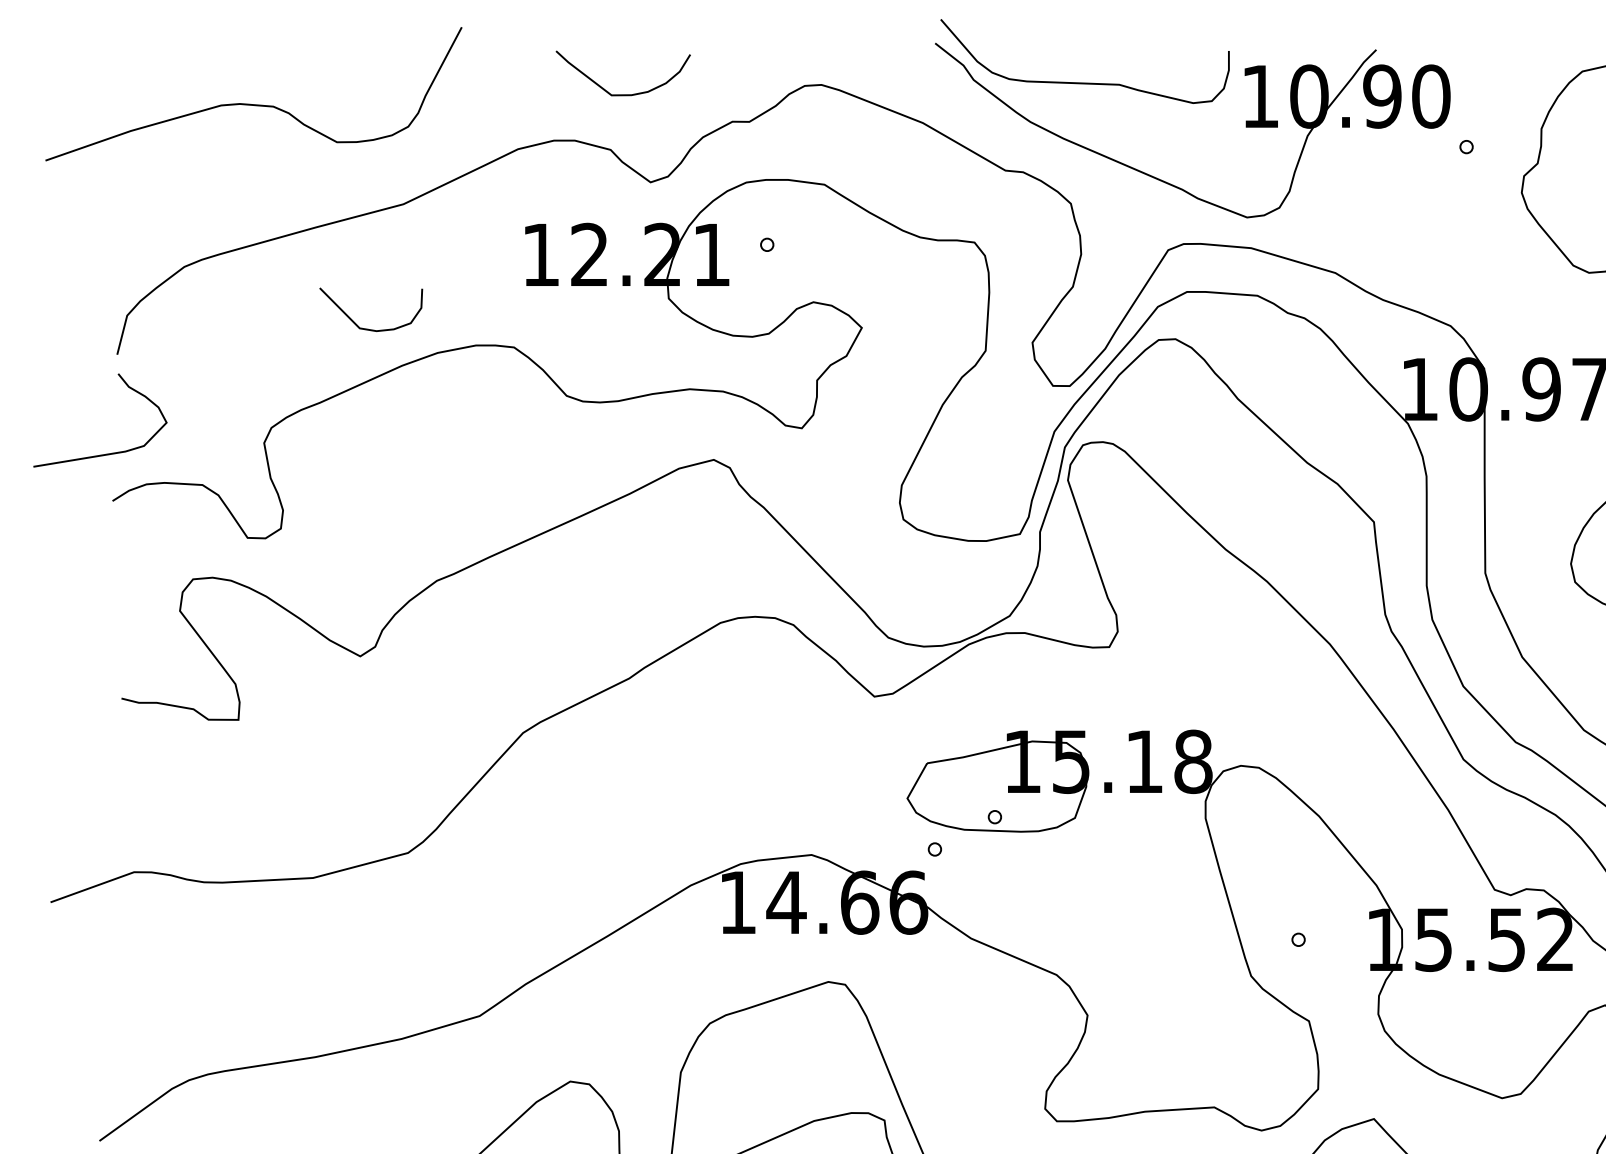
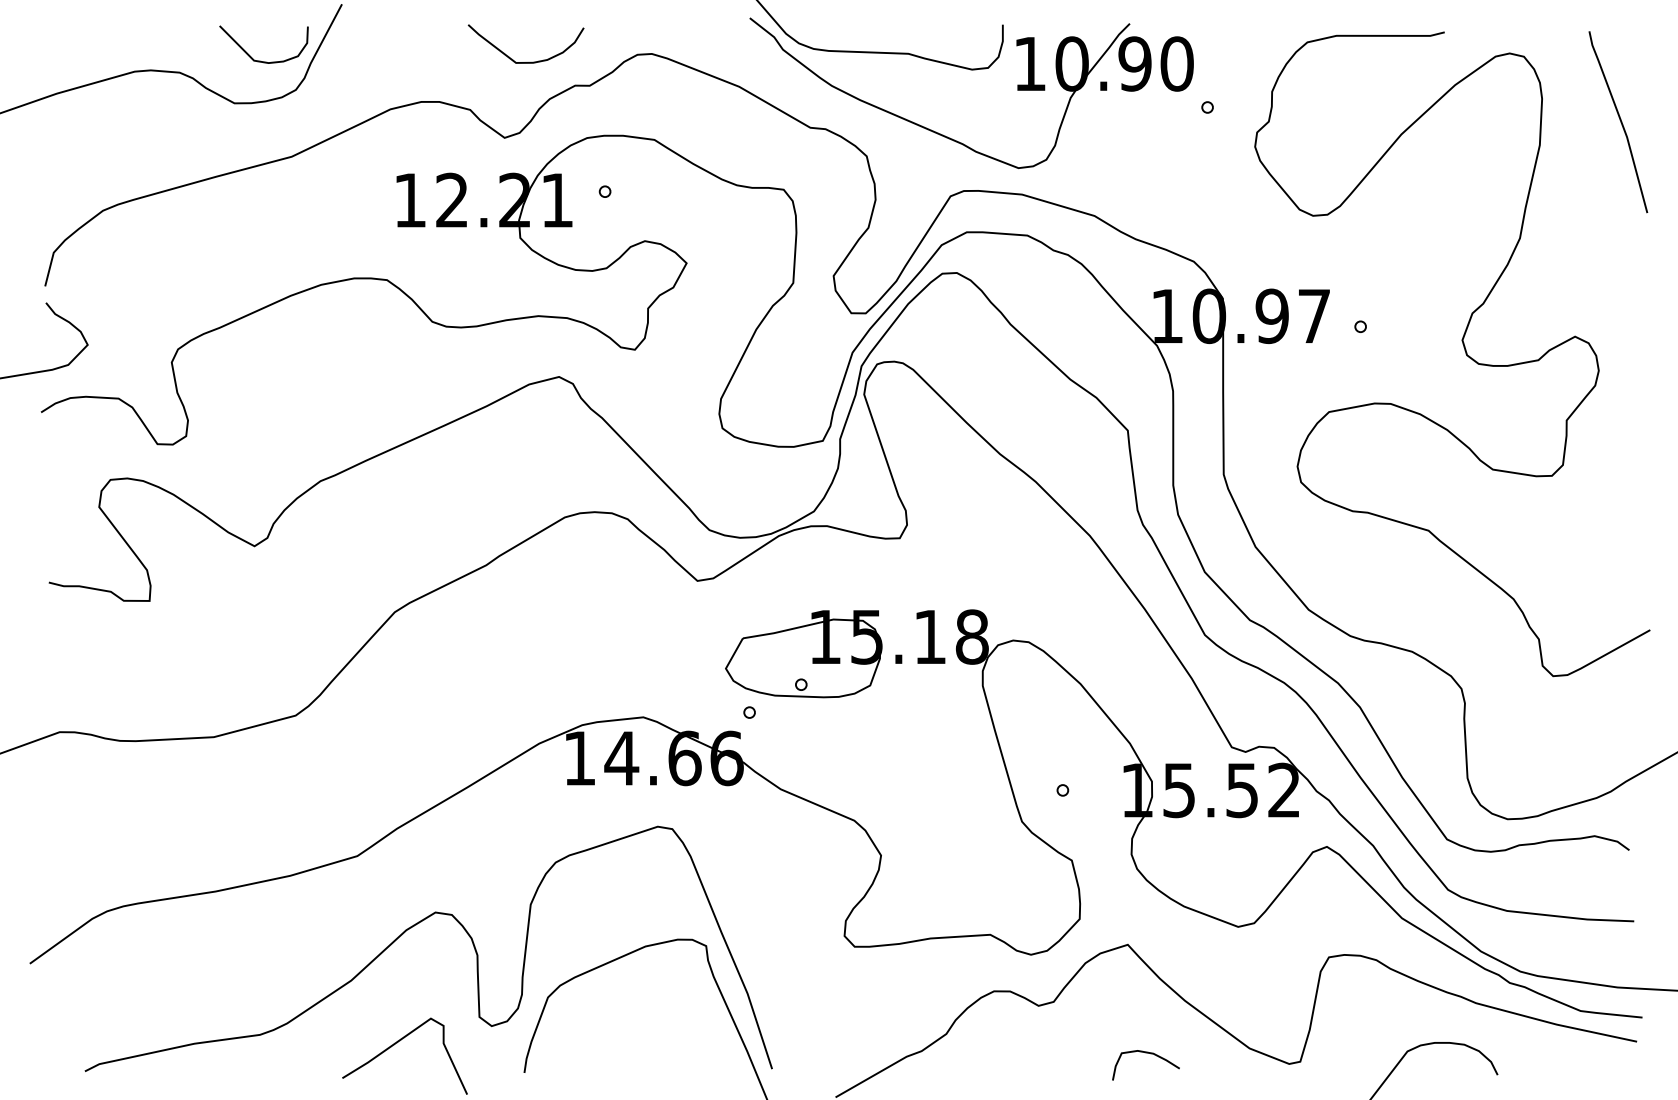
curve: (627, 93) -> (529, 61), moved
curve: (367, 328) -> (260, 60), moved

